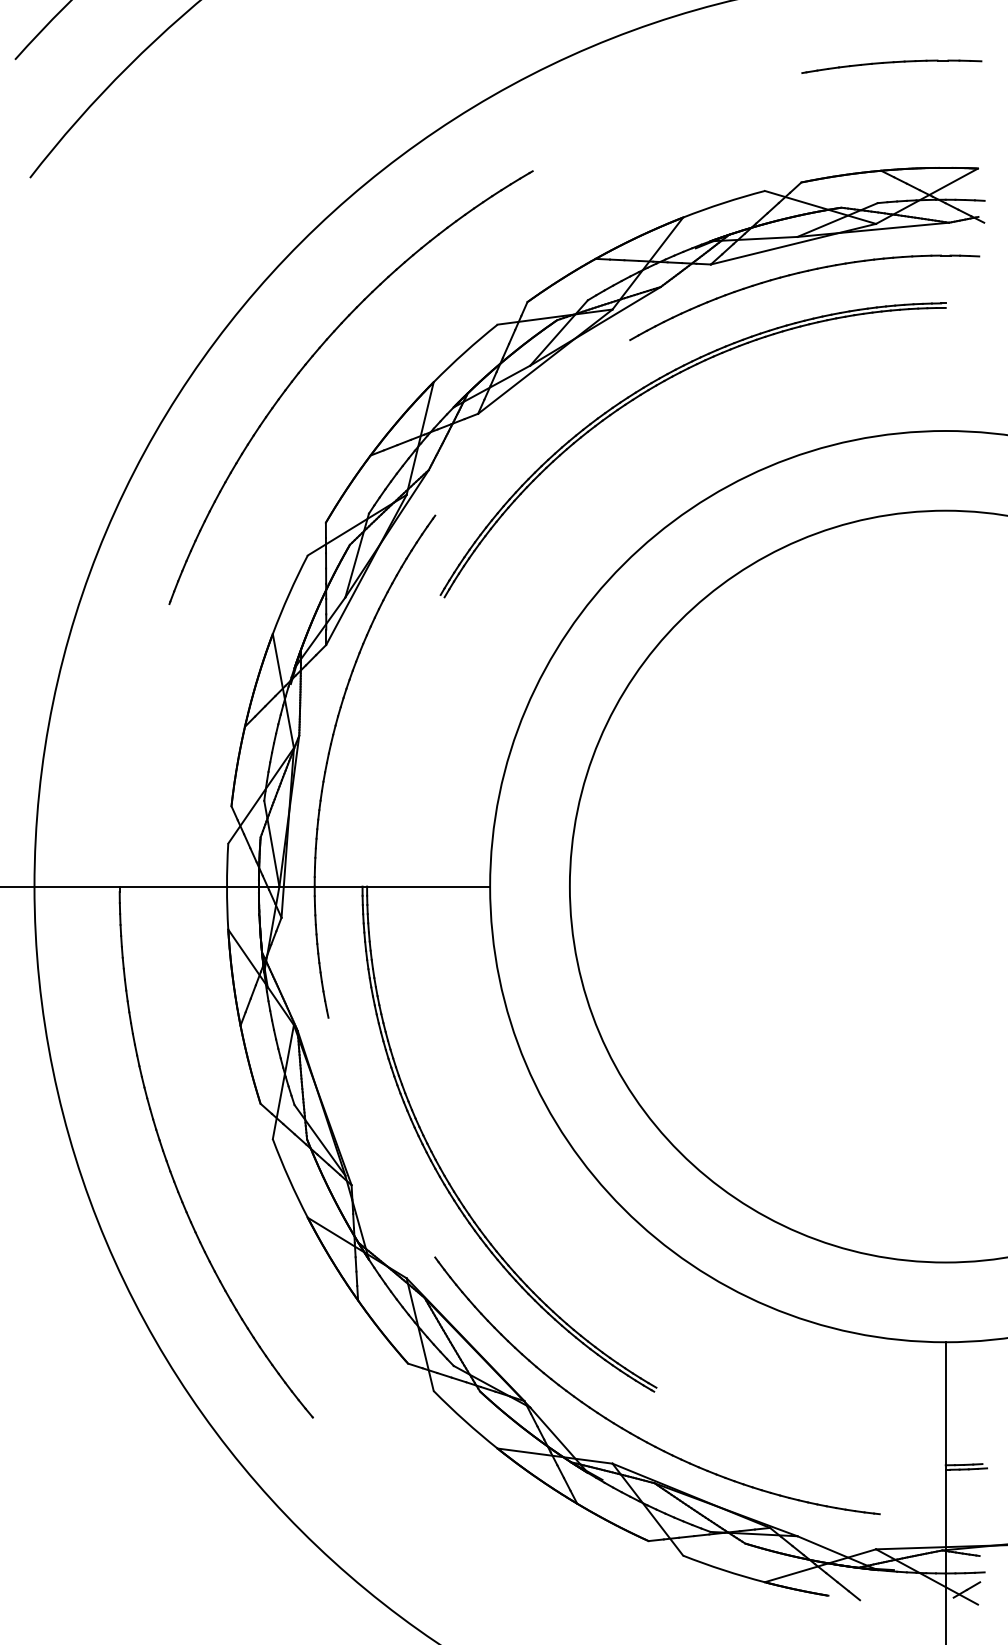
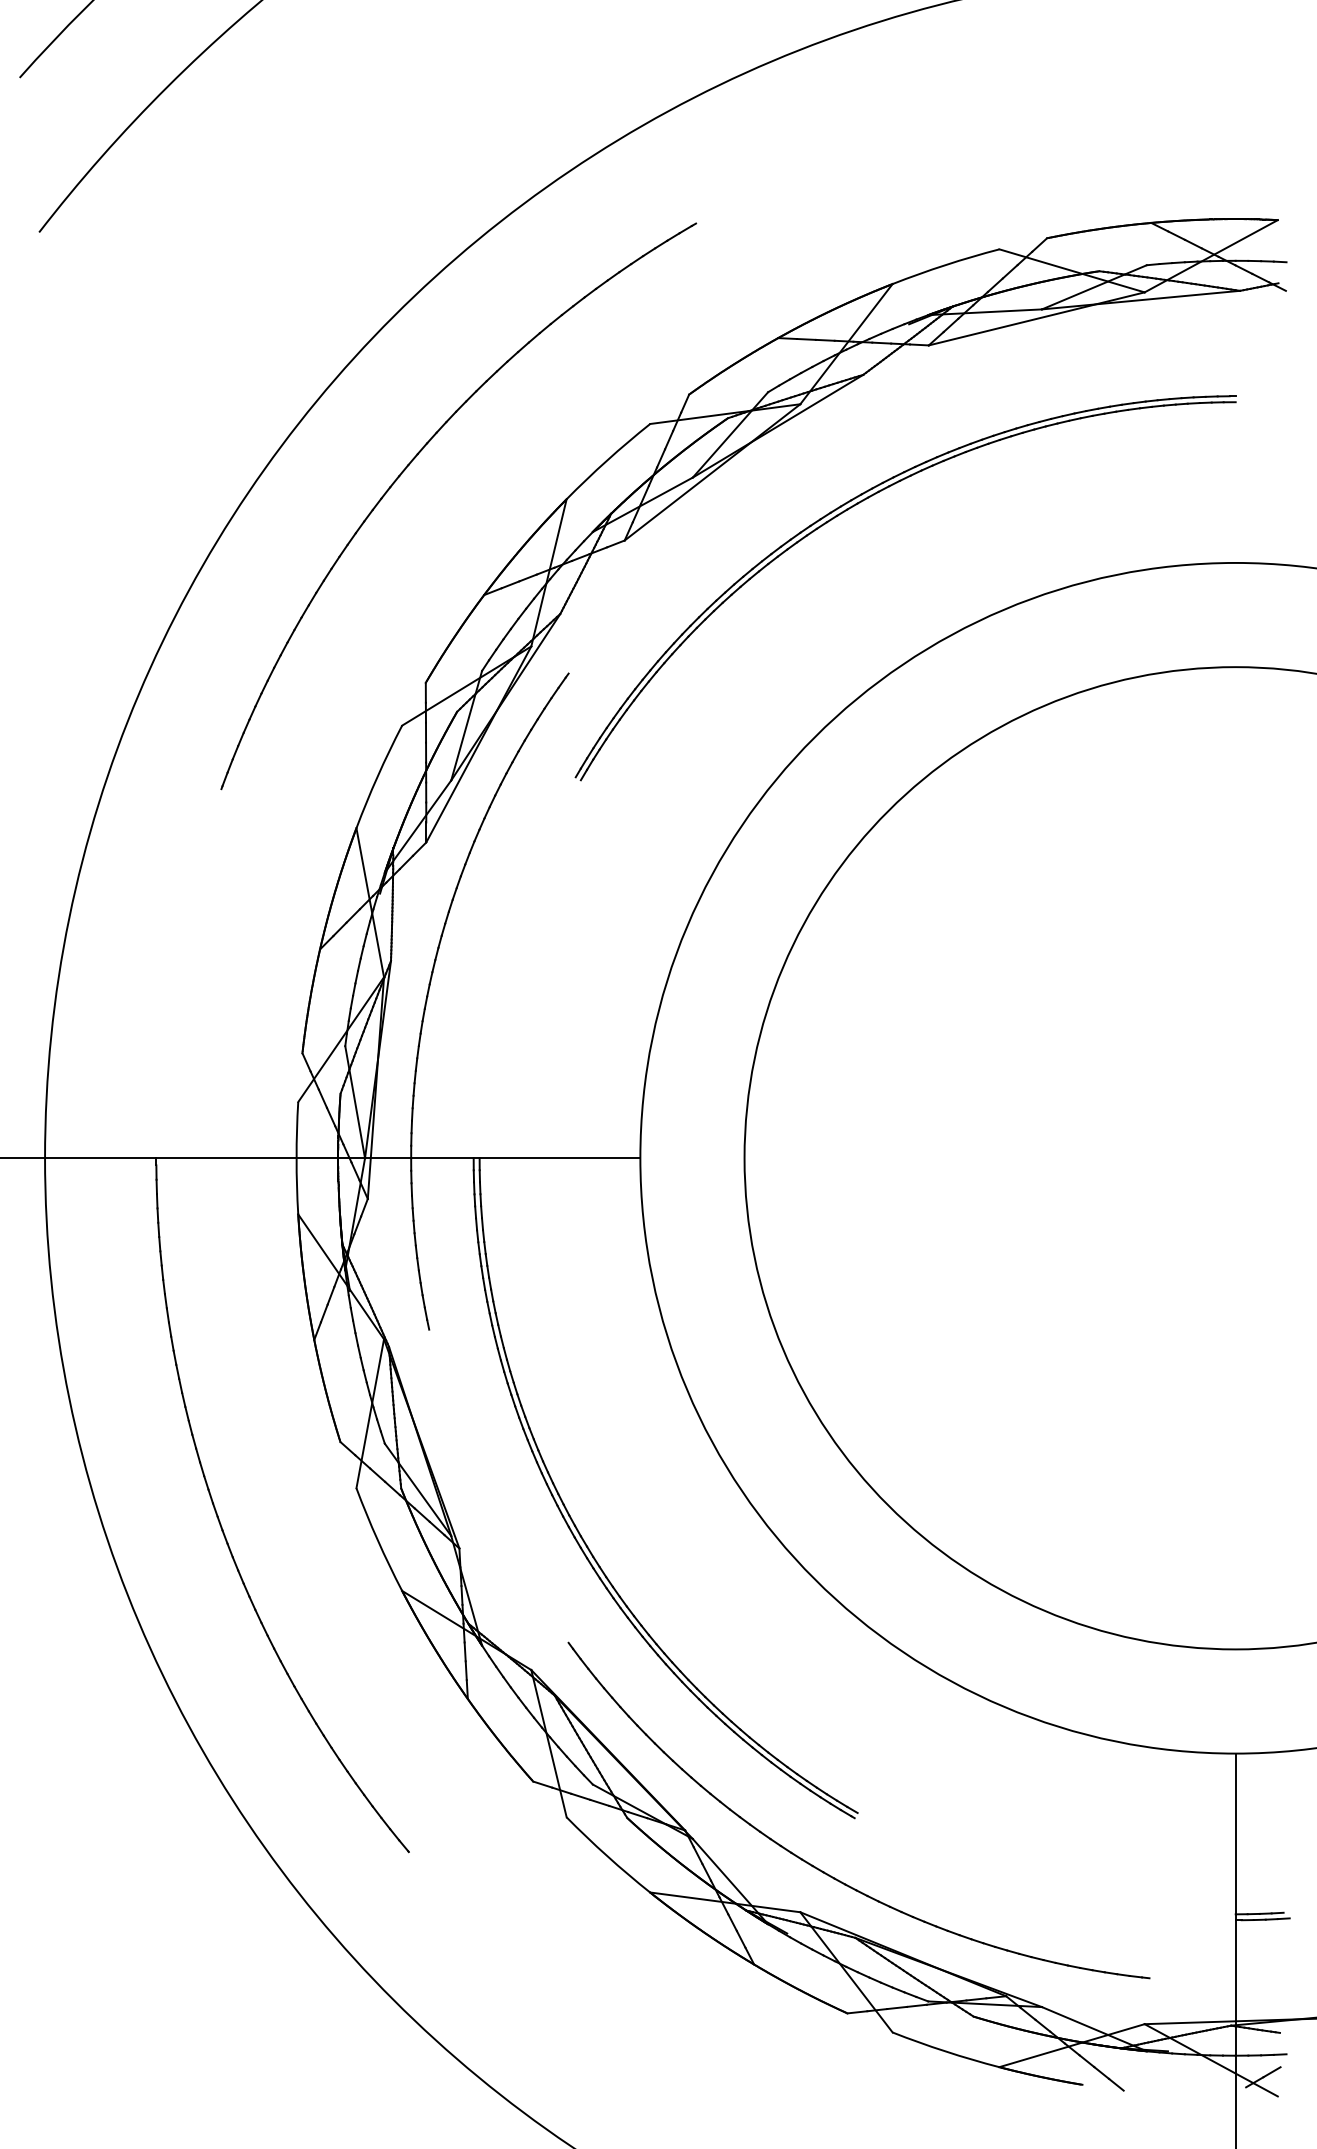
part: (891, 66) -> (1164, 86), removed
part: (797, 274) -> (1041, 358), removed

